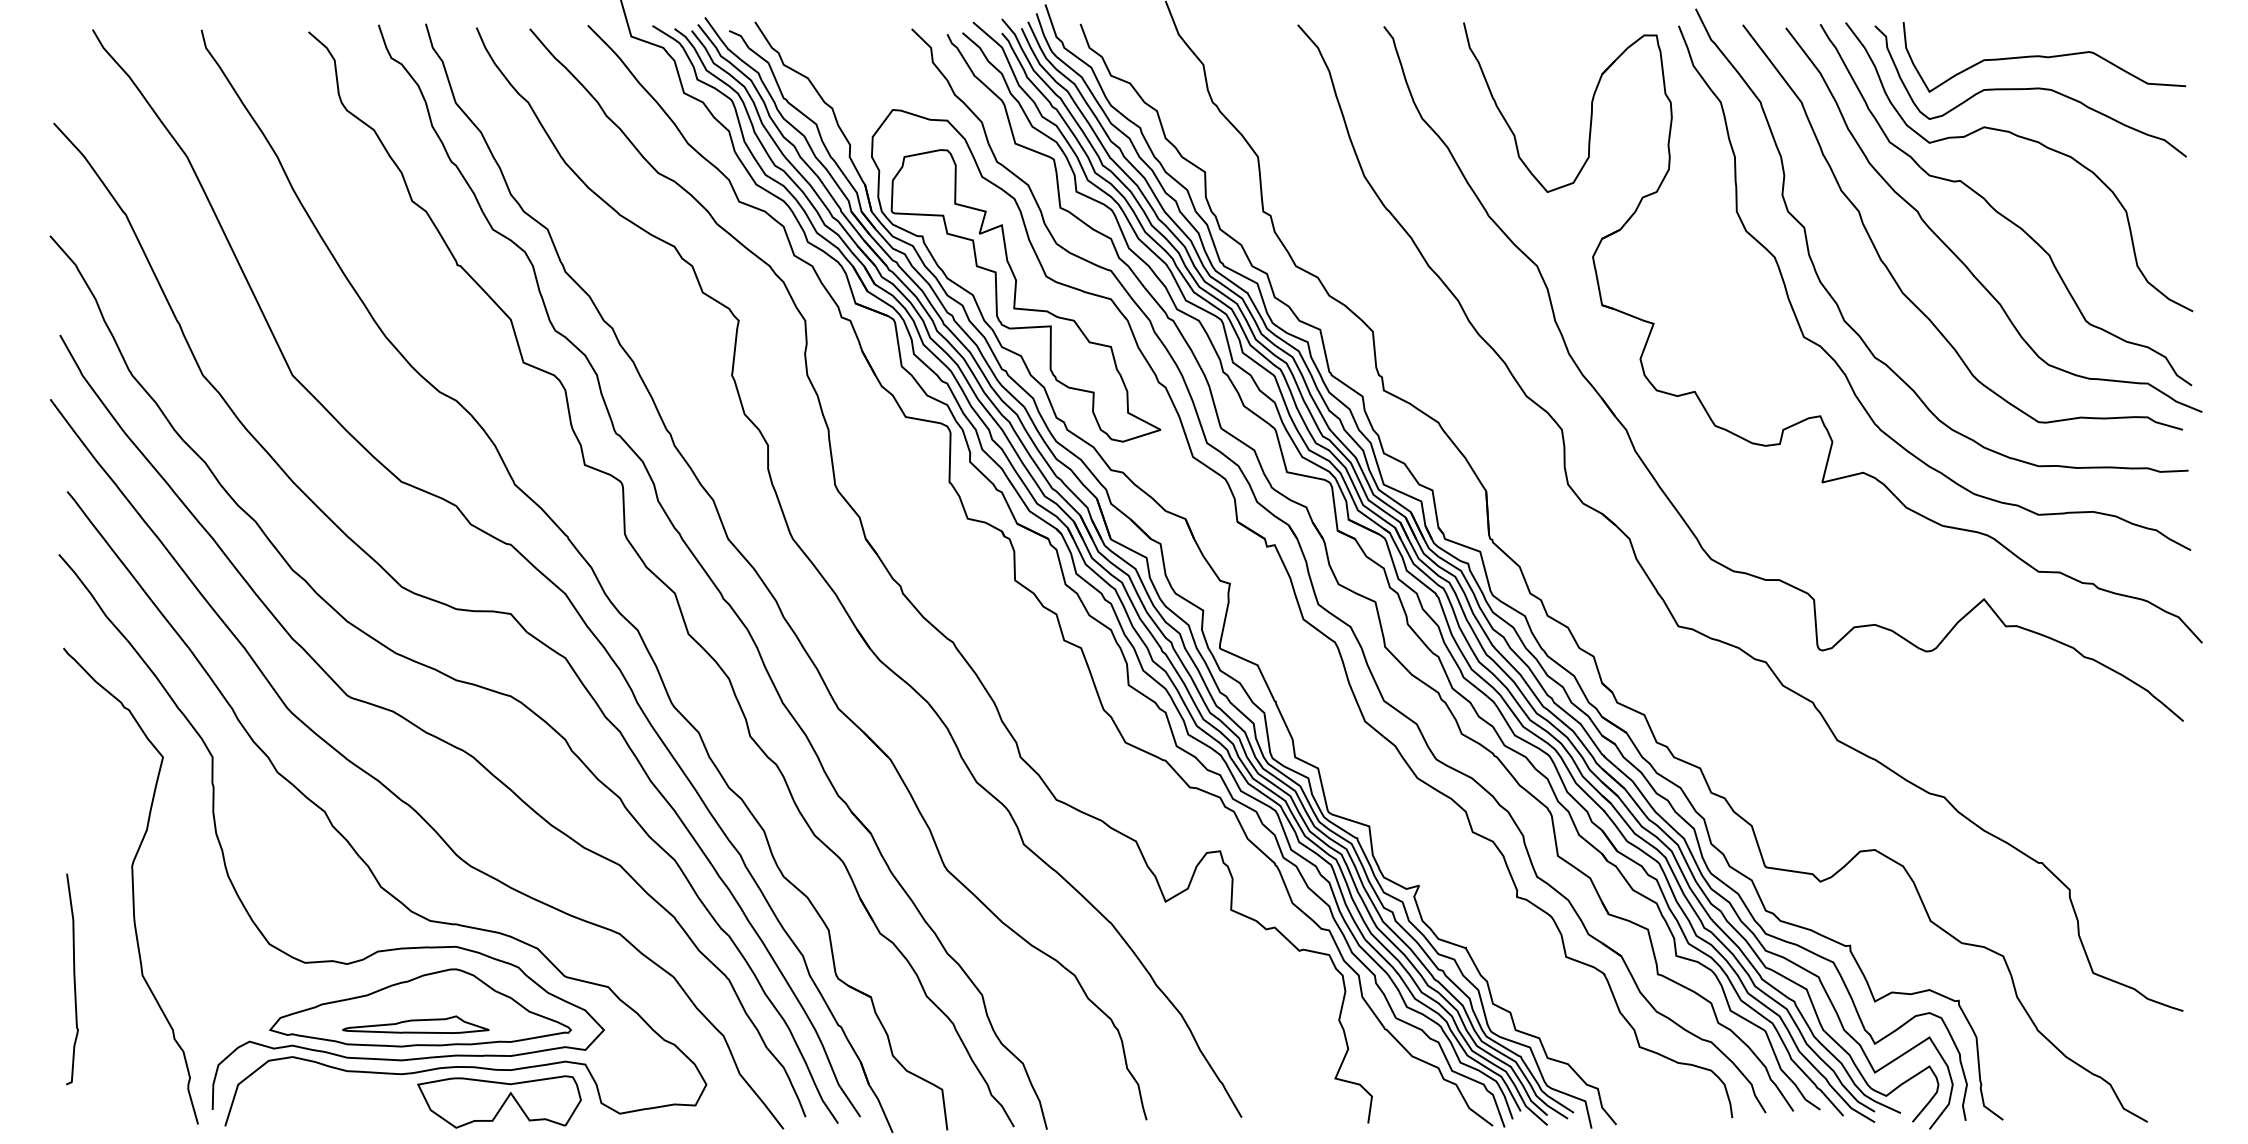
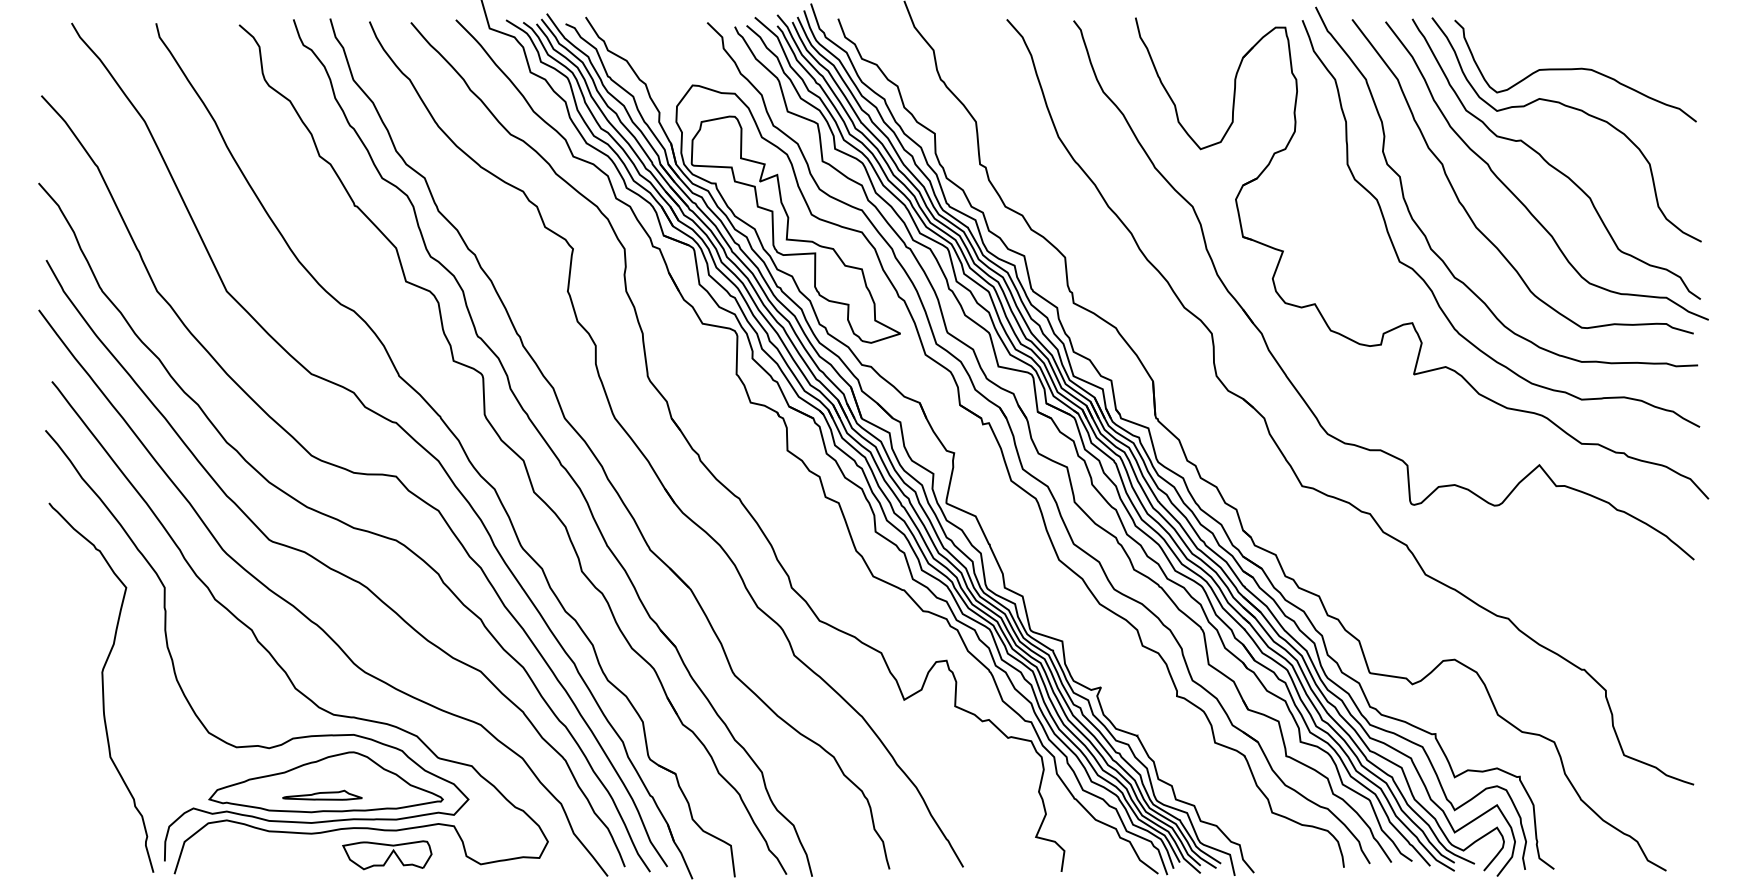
curve: (2044, 57) -> (1586, 44), removed
curve: (73, 979) -> (56, 760), removed
part: (415, 1024) -> (322, 795), size x0.7
part: (499, 1101) -> (387, 854), size x0.7

